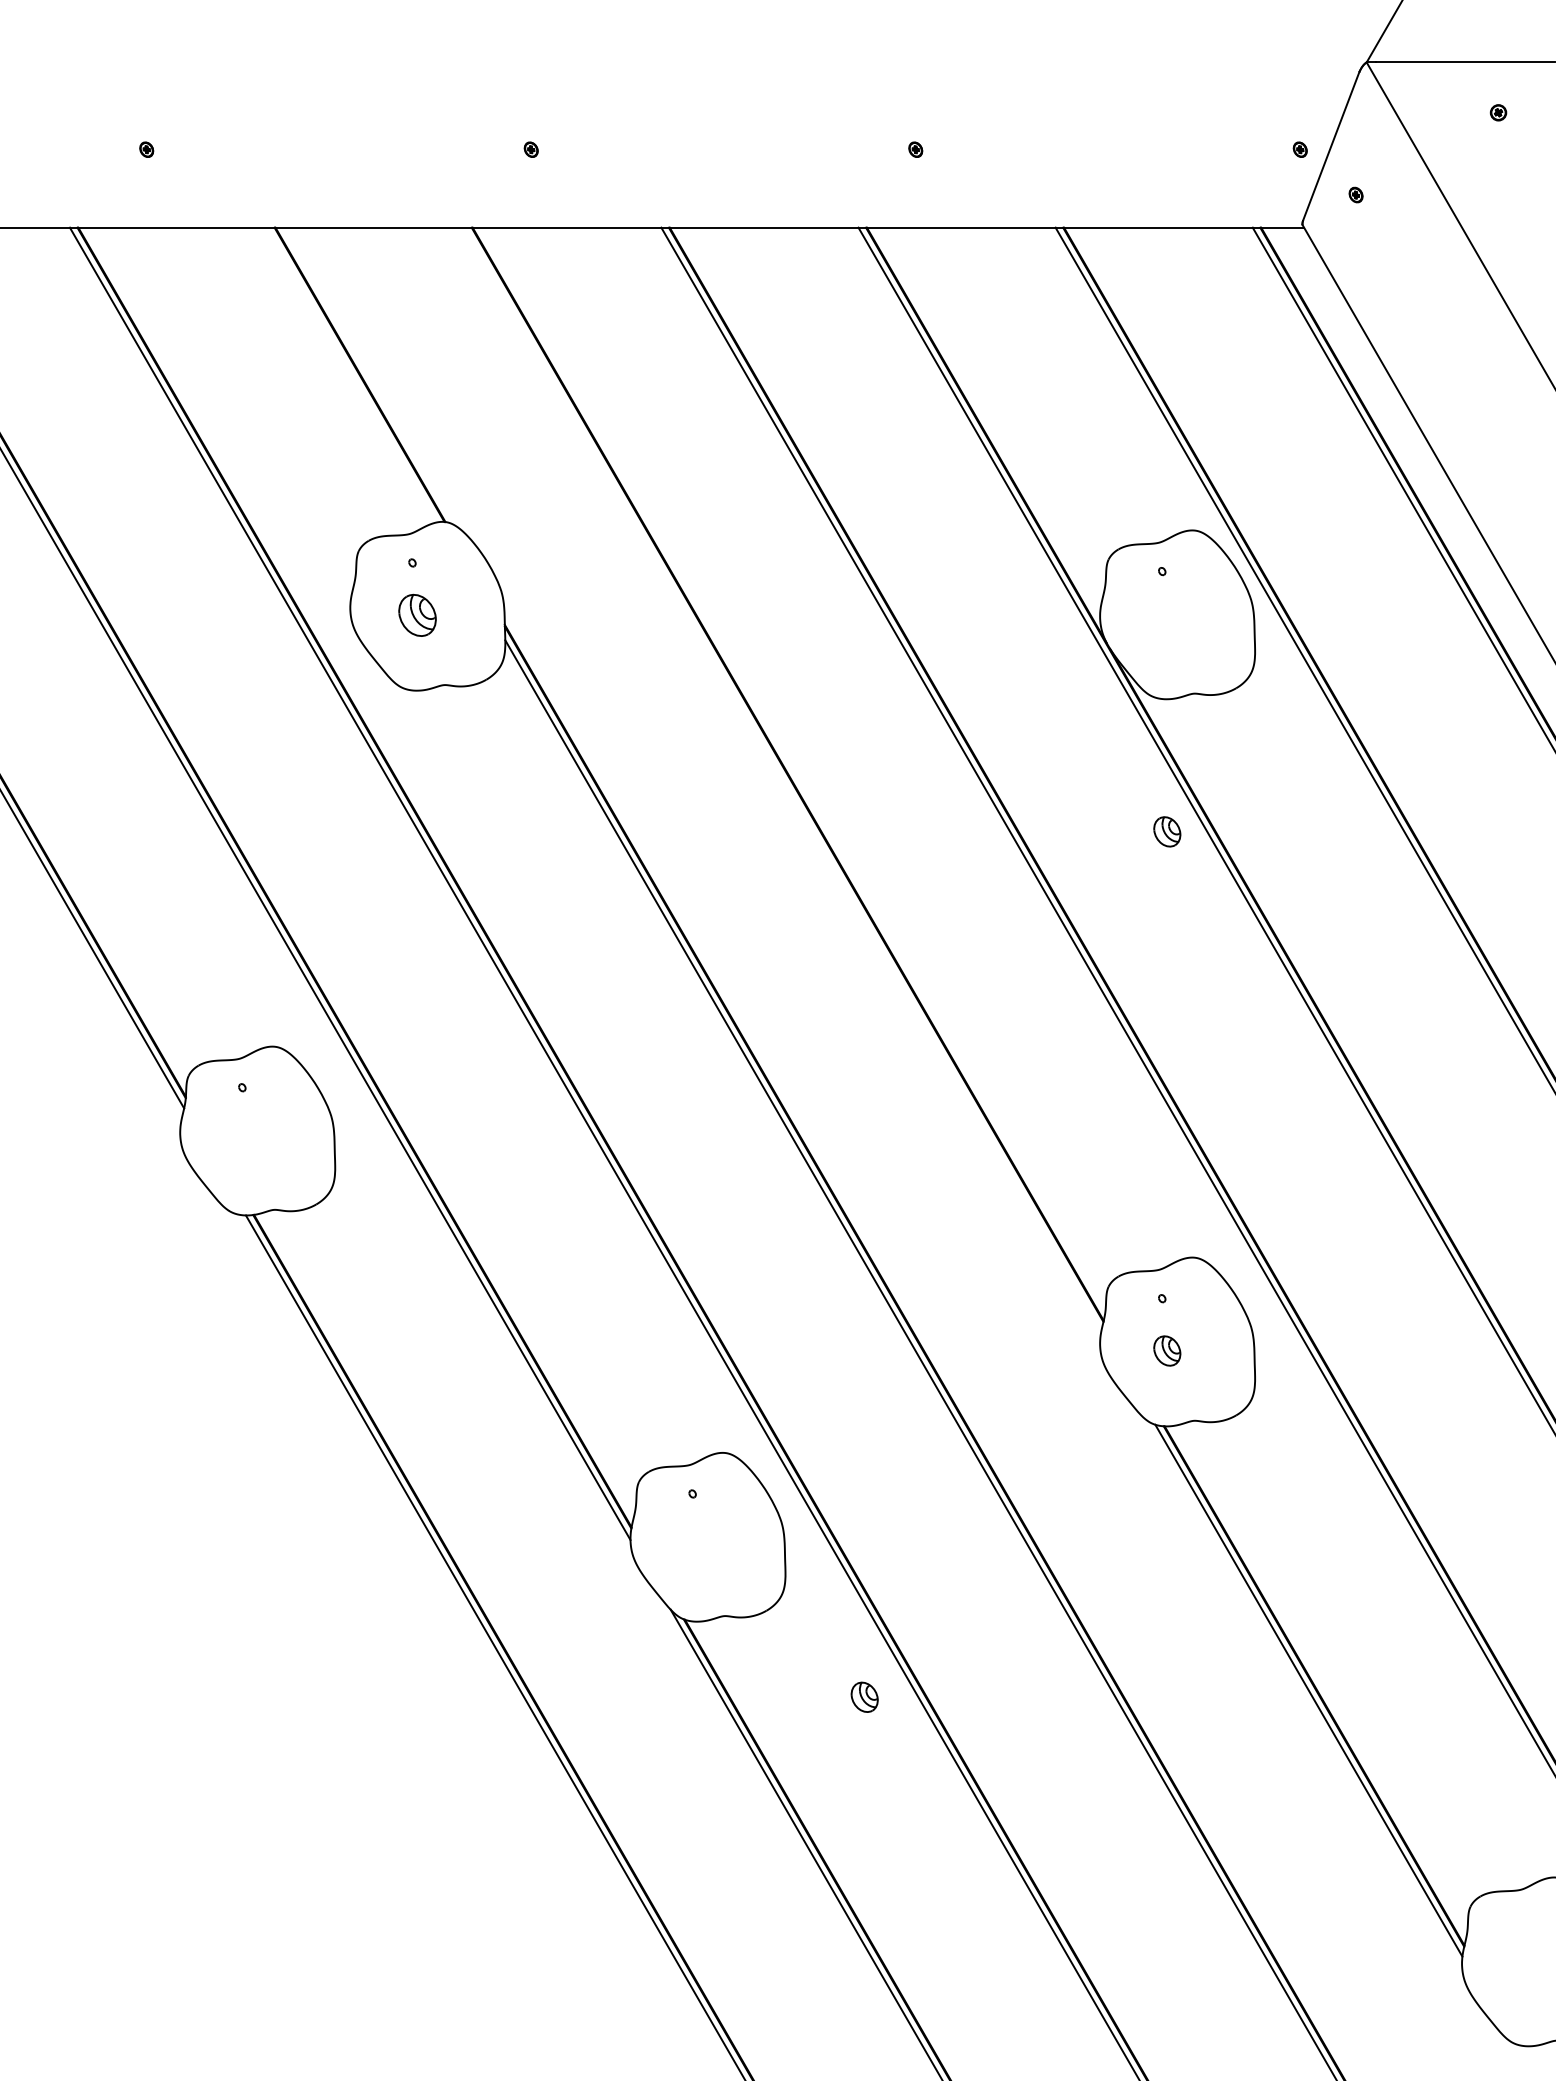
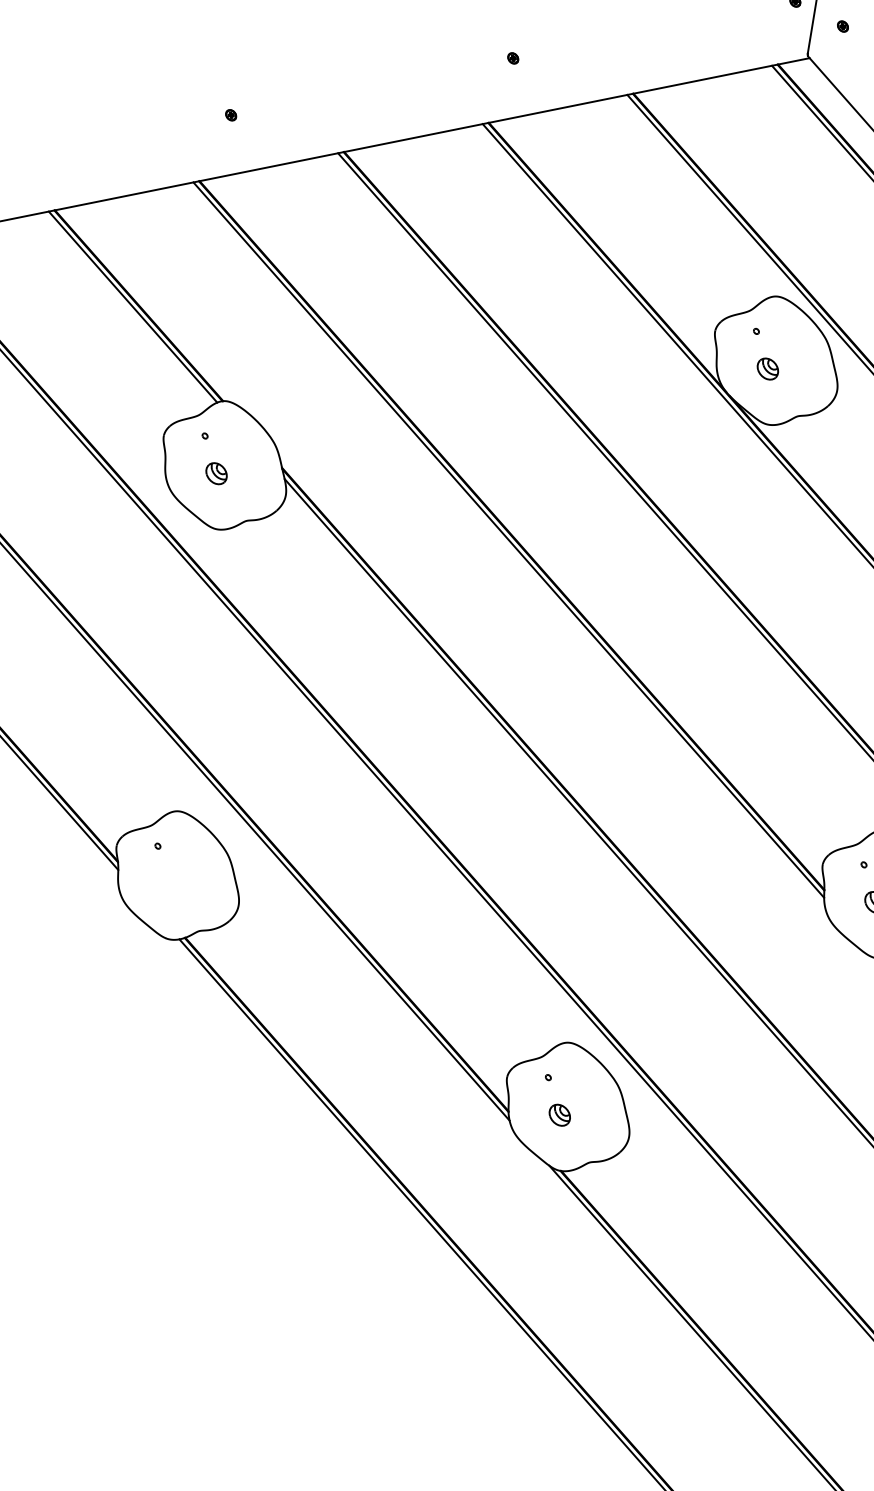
line: (352, 374) -> (133, 306), added
part: (417, 614) -> (216, 473), size x0.71
line: (782, 779) -> (508, 540), added
part: (1167, 831) -> (767, 368), moved
part: (864, 1696) -> (559, 1114), moved

